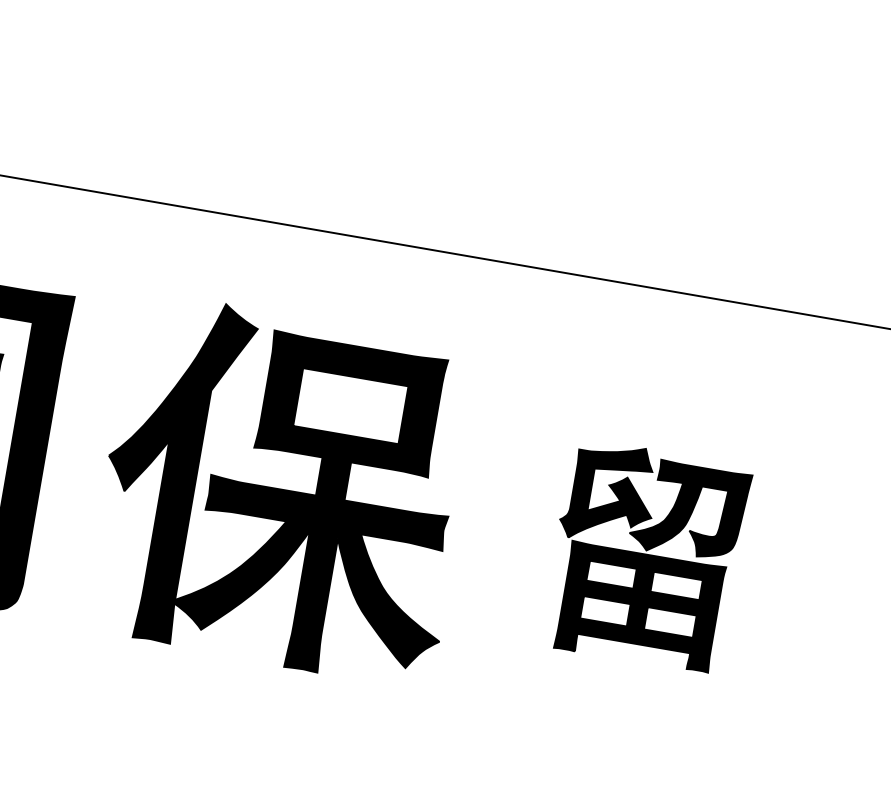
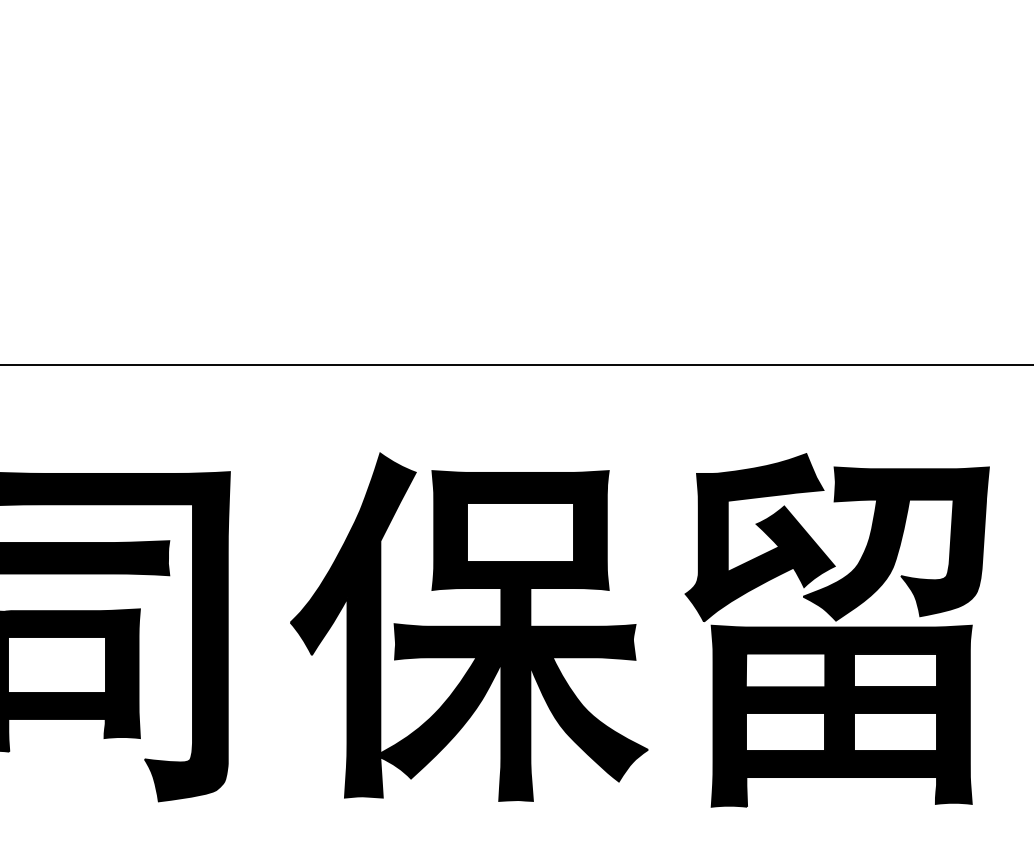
part: (645, 556) -> (836, 630), size x1.67

